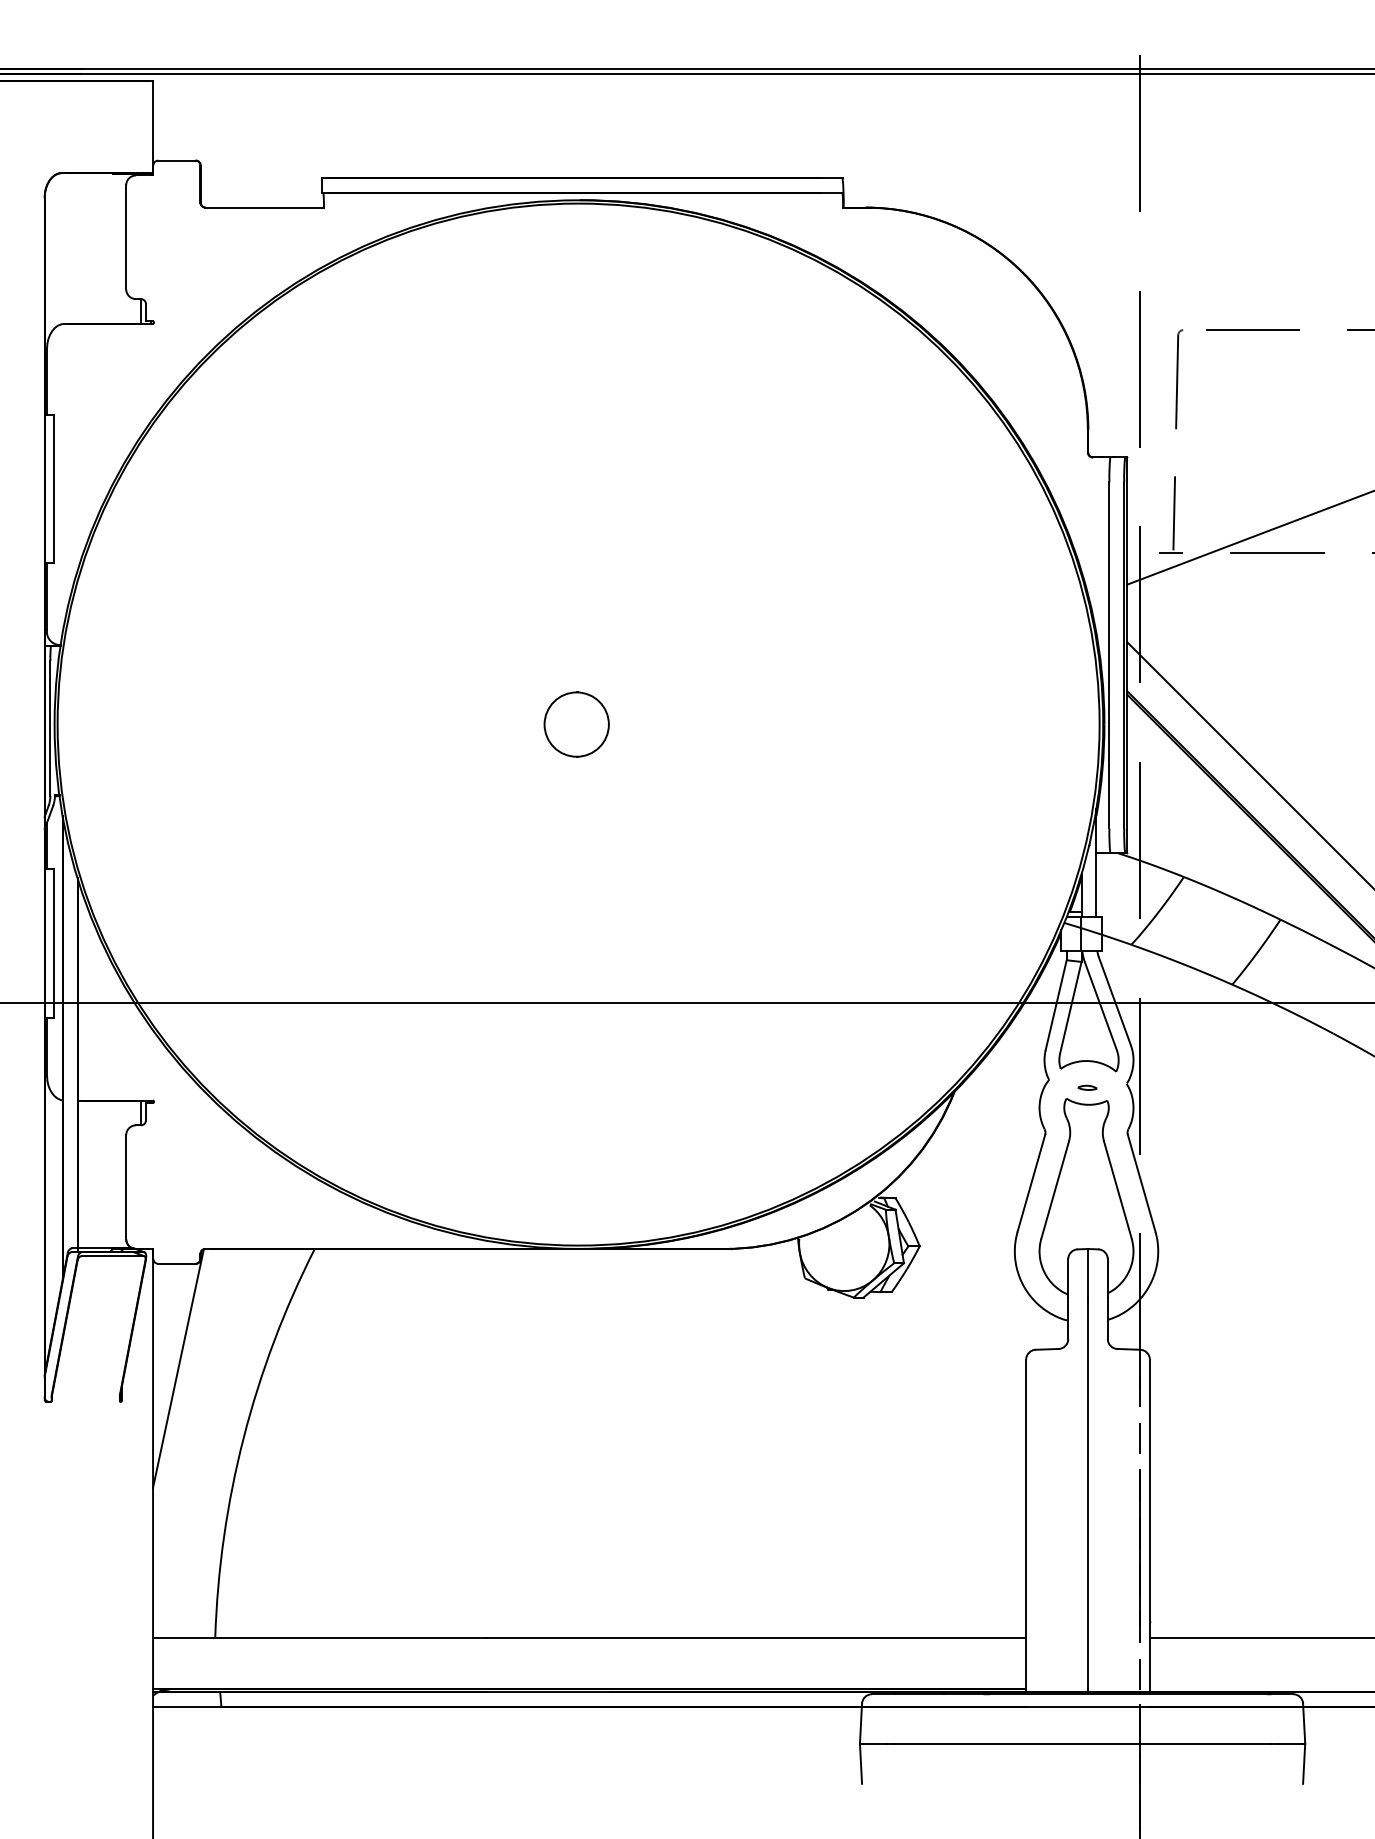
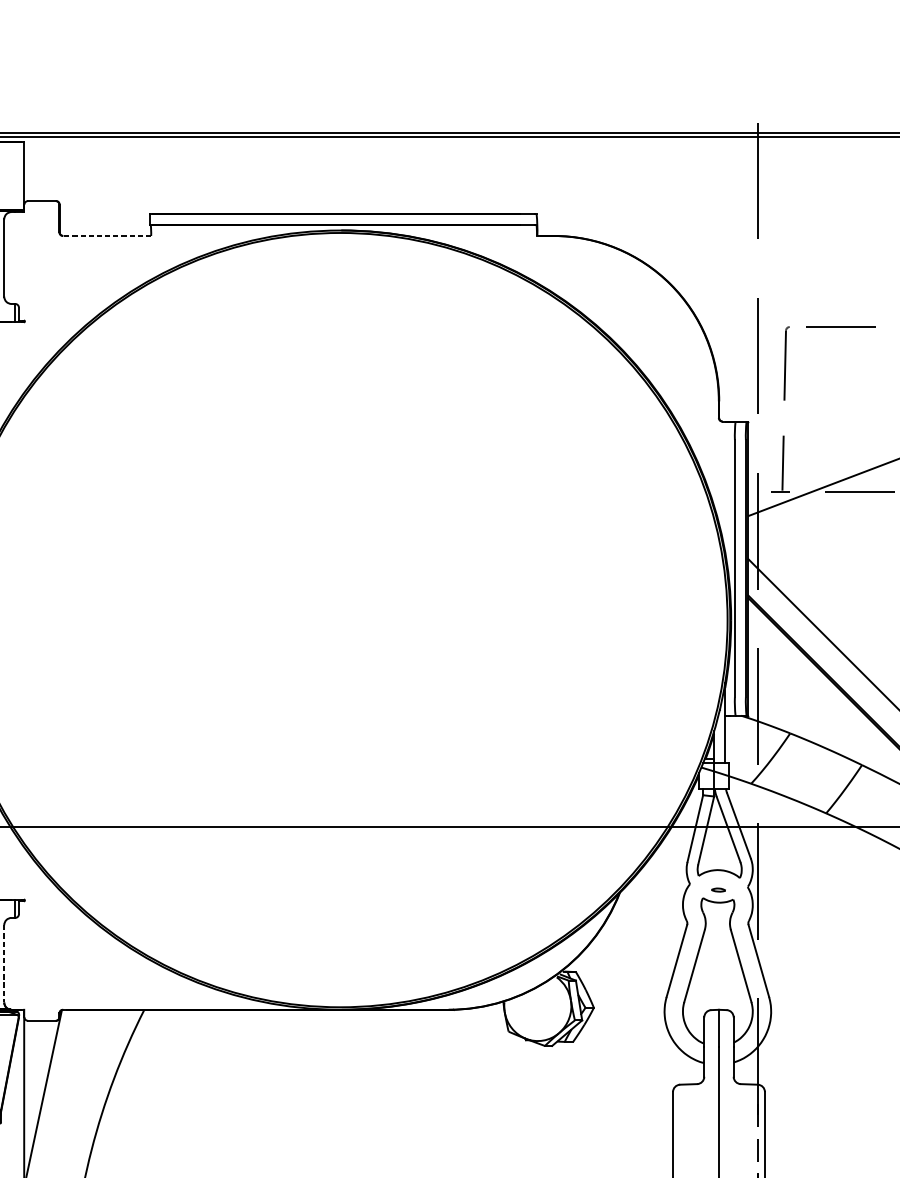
line: (264, 207) -> (107, 235), solid -> dashed
circle: (576, 724) -> (338, 620), removed
line: (126, 1187) -> (4, 964), solid -> dashed

